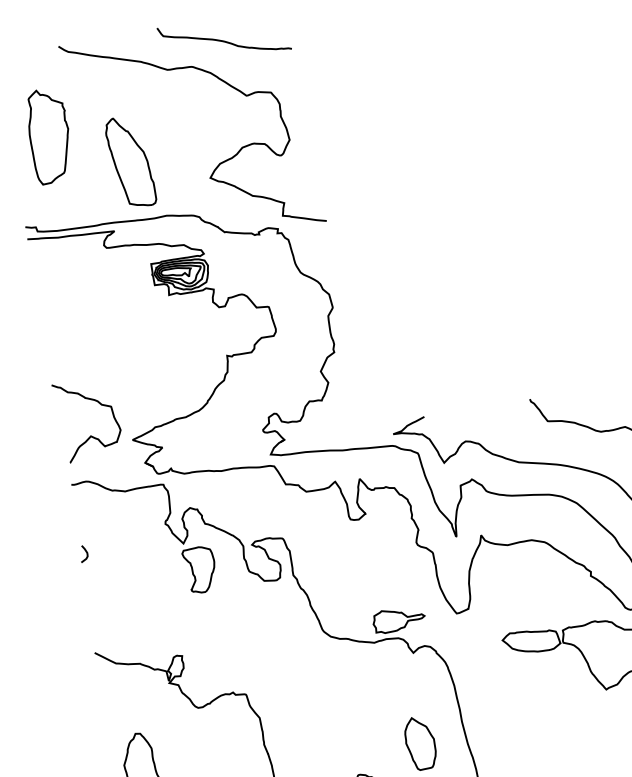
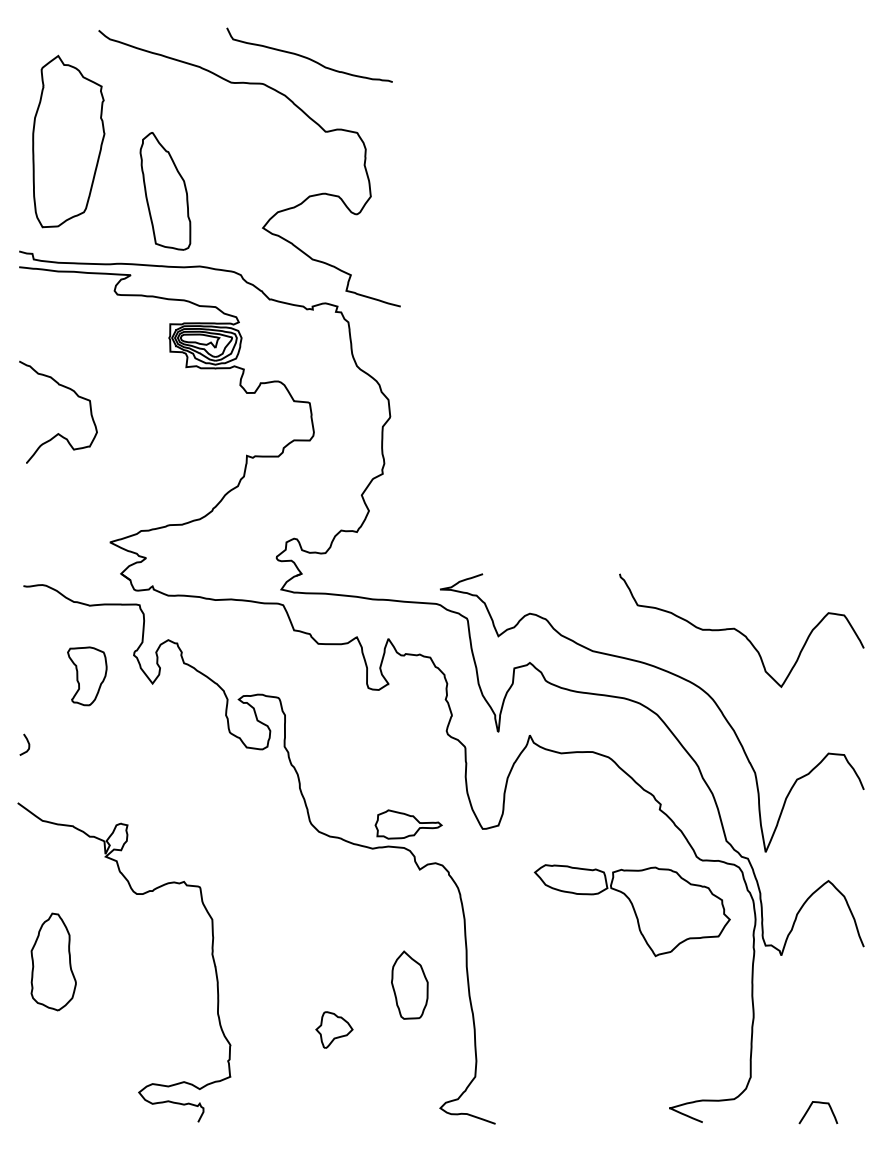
part: (49, 136) -> (68, 141), size x1.43
curve: (91, 435) -> (58, 433), moved
curve: (85, 551) -> (27, 742), moved
part: (200, 569) -> (87, 676), moved

